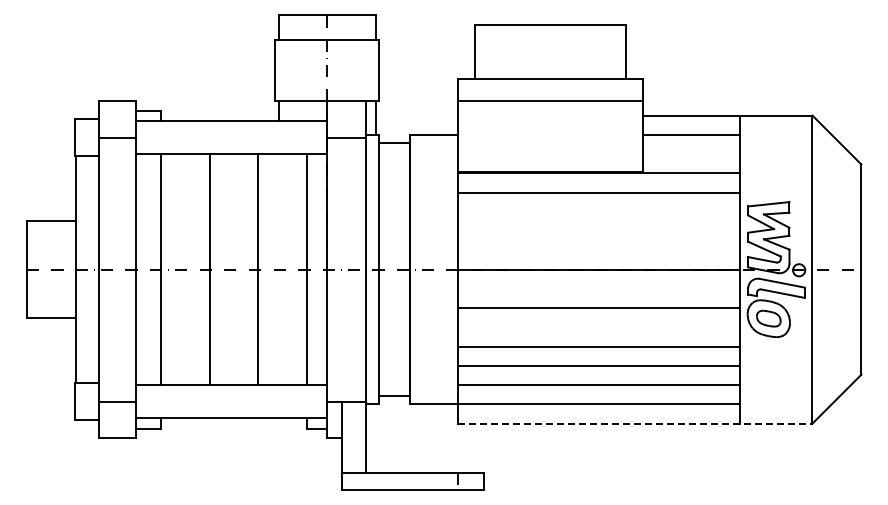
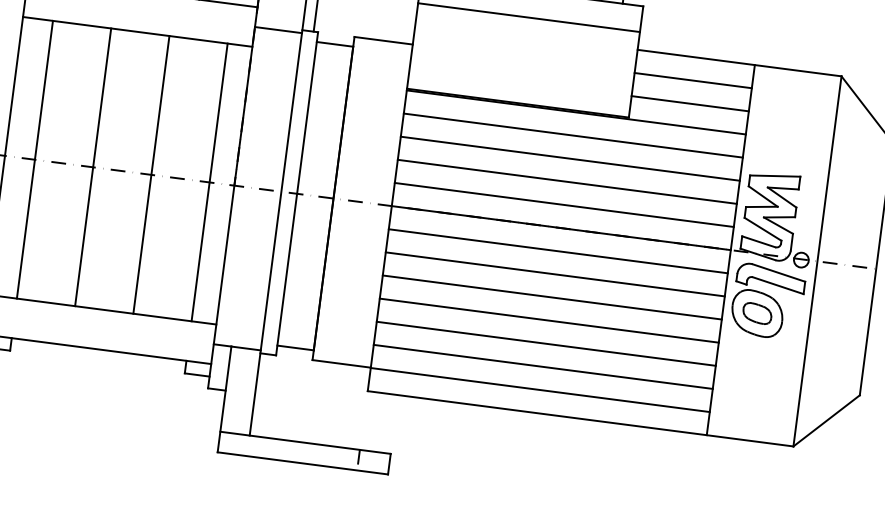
line: (691, 154) -> (690, 104), added
line: (599, 211) -> (570, 158), added
line: (599, 231) -> (567, 182), added
line: (599, 250) -> (564, 205), added
line: (599, 288) -> (558, 250), added
line: (599, 327) -> (552, 297), added
line: (635, 423) -> (580, 418), dashed -> solid

